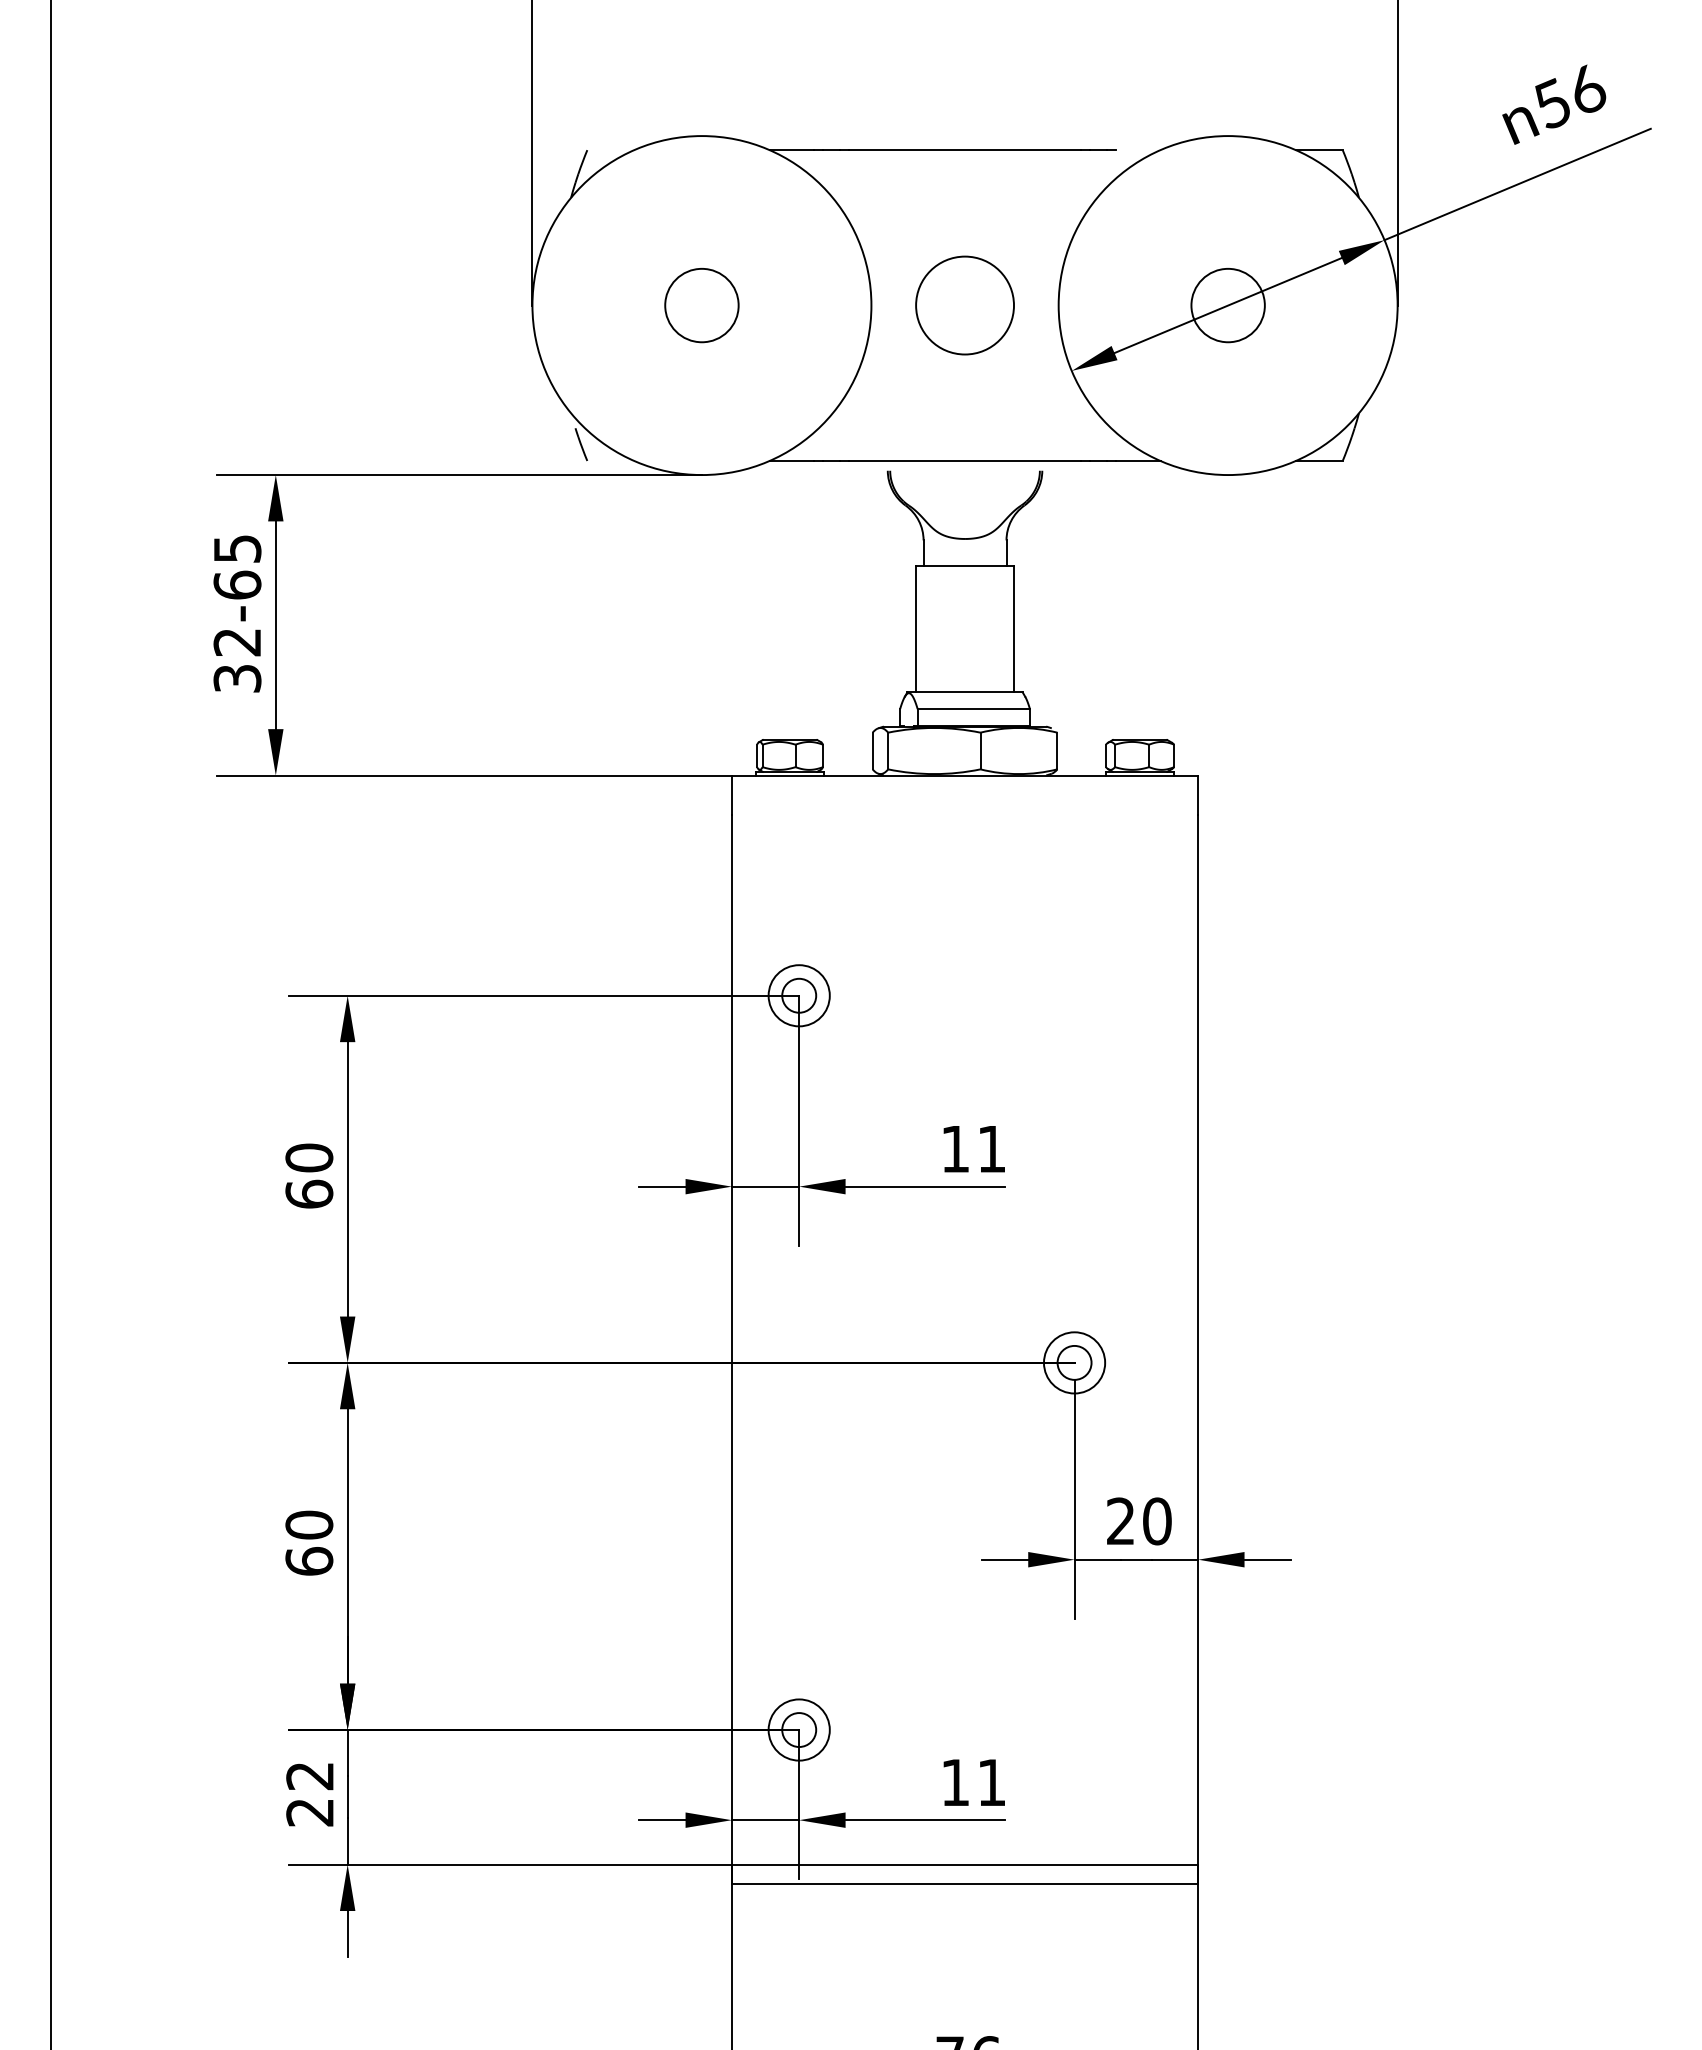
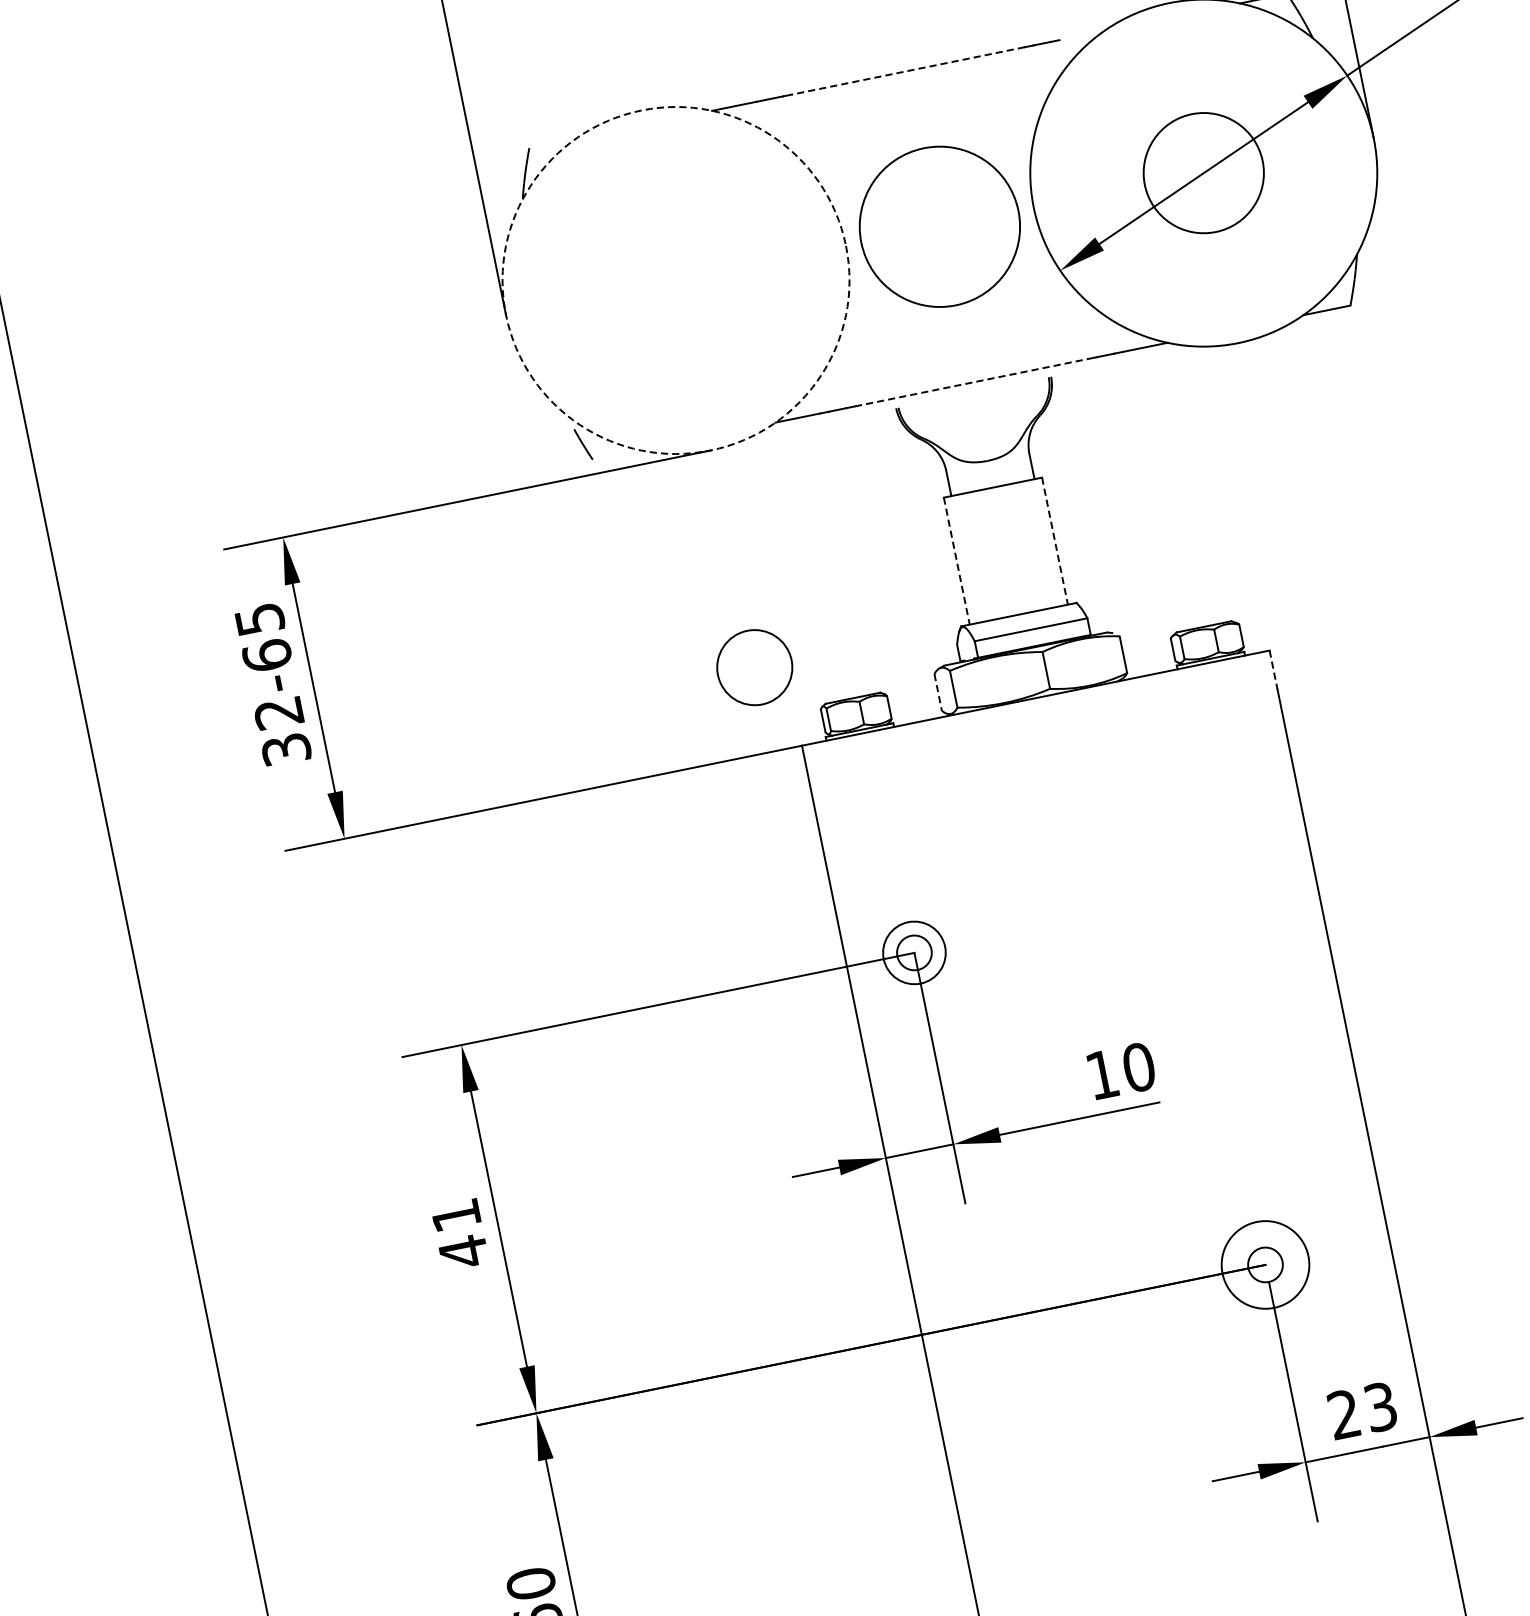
line: (964, 150) -> (907, 71), solid -> dashed
circle: (701, 305) -> (675, 280), solid -> dashed
circle: (701, 305) -> (754, 667), moved
circle: (965, 305) -> (940, 226), size x1.6
circle: (1227, 305) -> (1203, 173), size x1.6
line: (965, 460) -> (971, 382), solid -> dashed
line: (916, 629) -> (957, 561), solid -> dashed
line: (1014, 629) -> (1055, 541), solid -> dashed
line: (872, 751) -> (938, 692), solid -> dashed
line: (1198, 795) -> (1274, 670), solid -> dashed
text: (991, 1149) -> (1138, 1067), 11 -> 10
text: (309, 1176) -> (460, 1234), 60 -> 41
circle: (1074, 1362) -> (1265, 1264), size x1.4
text: (1157, 1521) -> (1381, 1407), 20 -> 23

